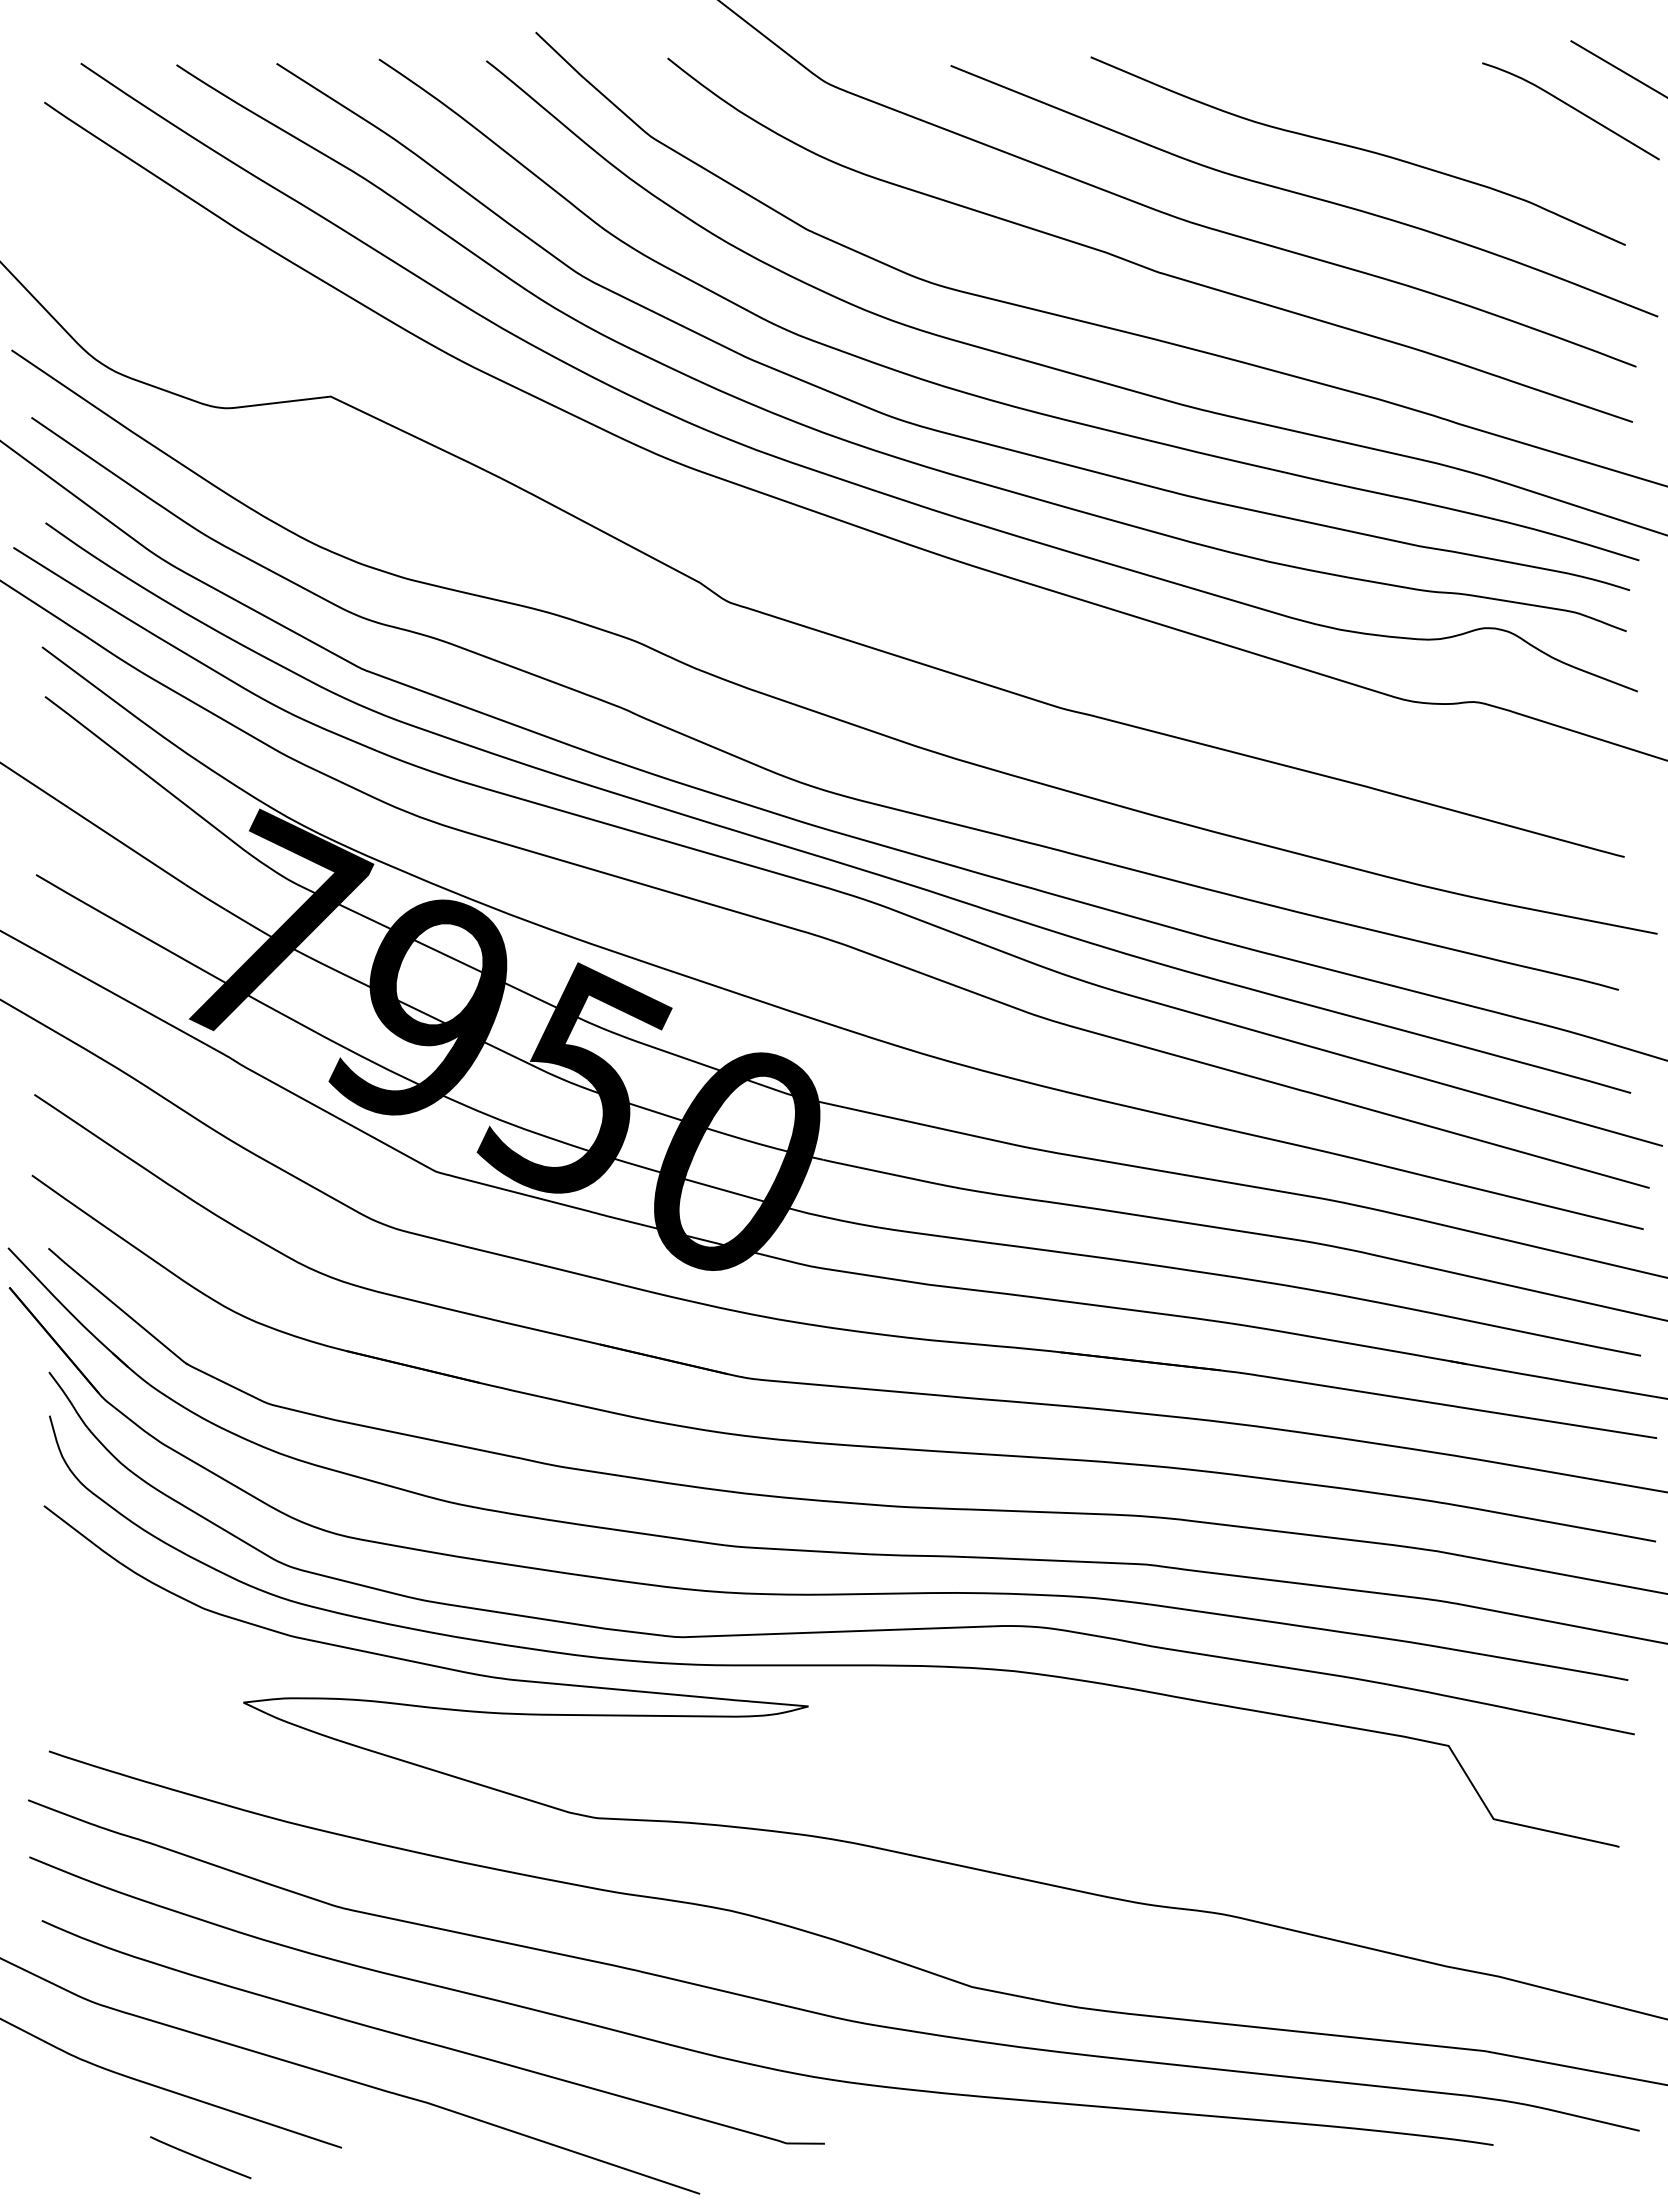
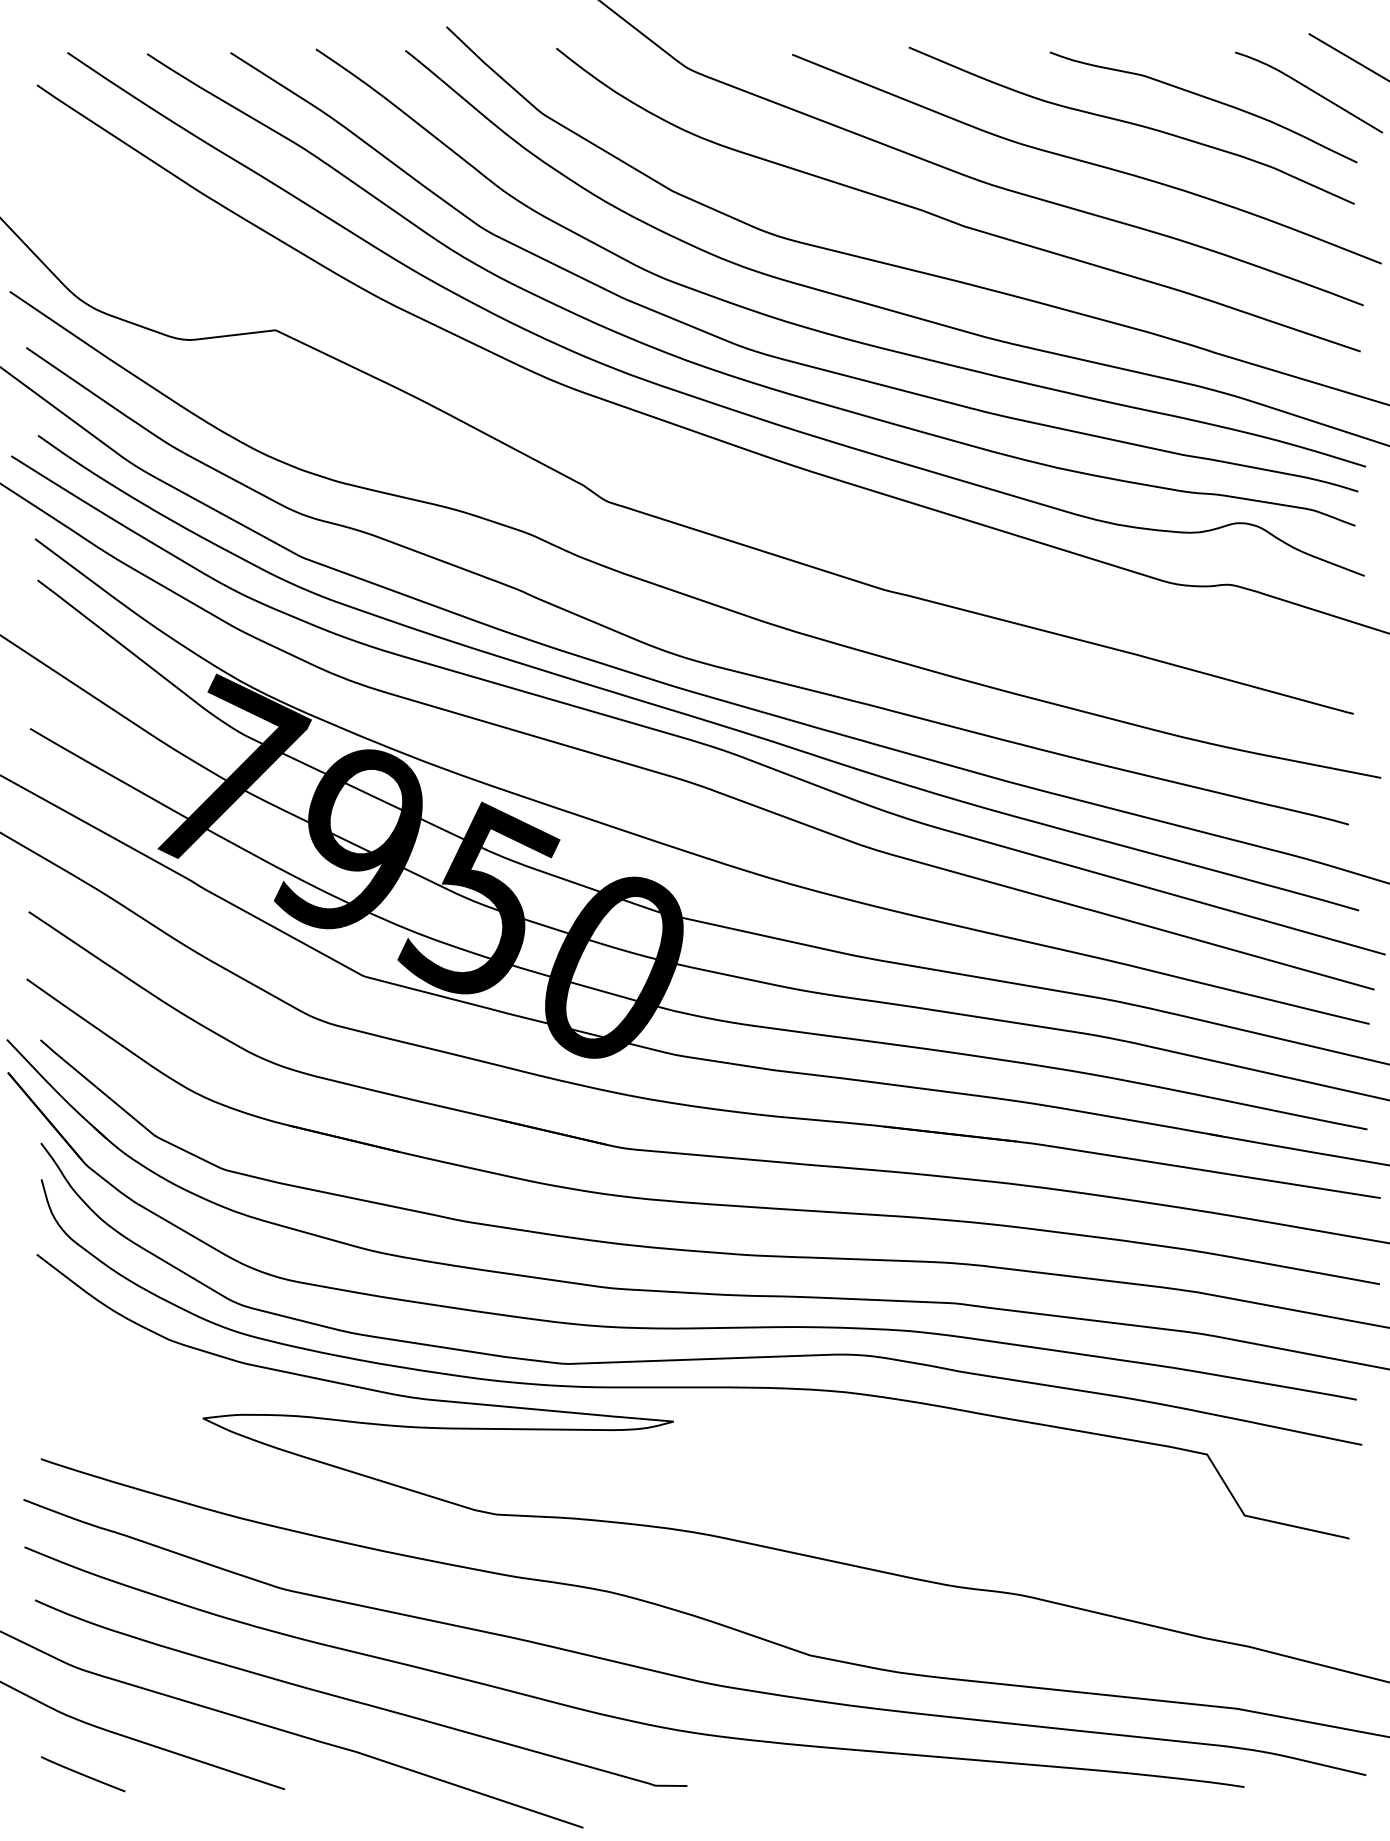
curve: (1447, 118) -> (1206, 98), added
line: (200, 2157) -> (83, 1774), moved

